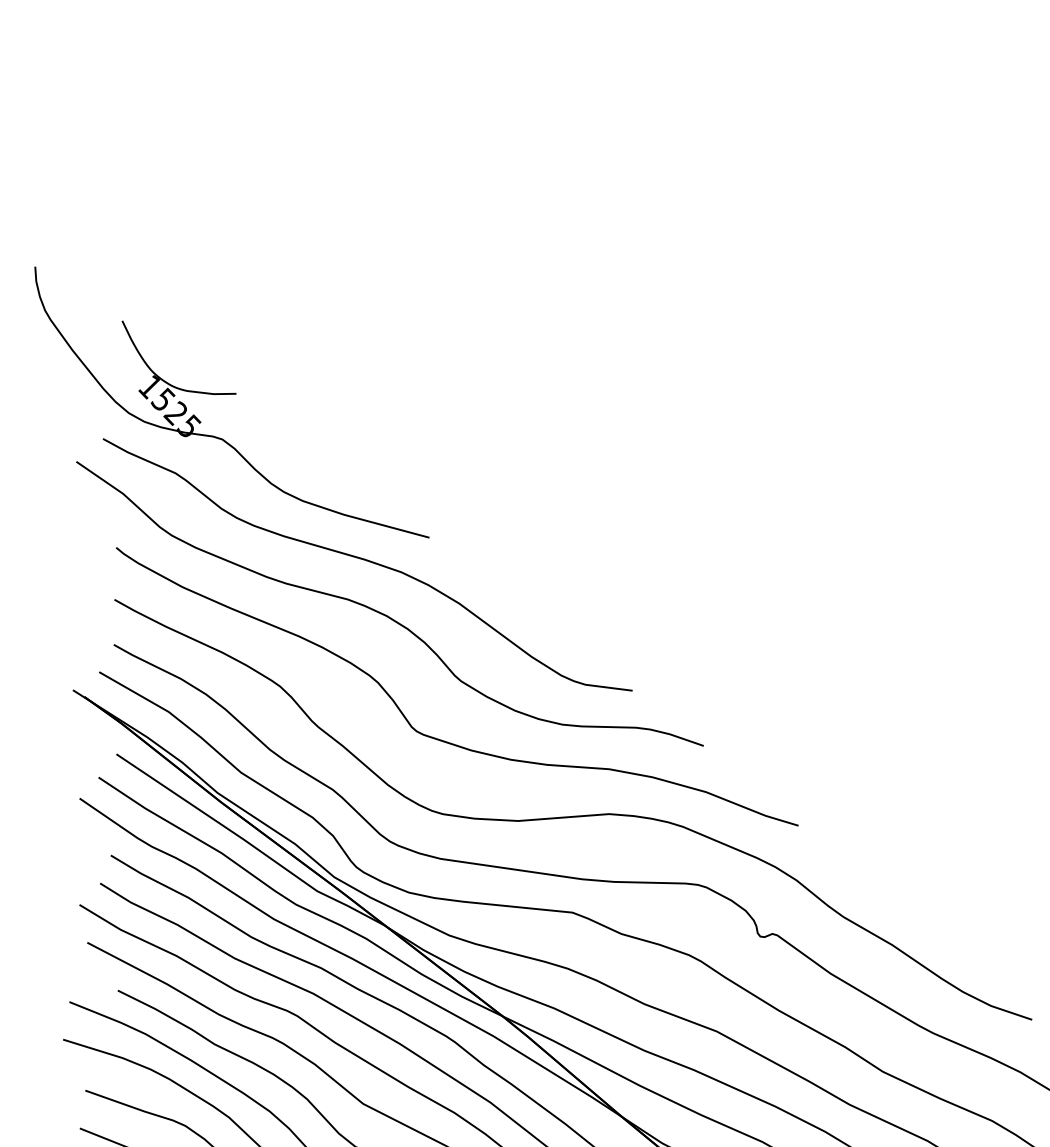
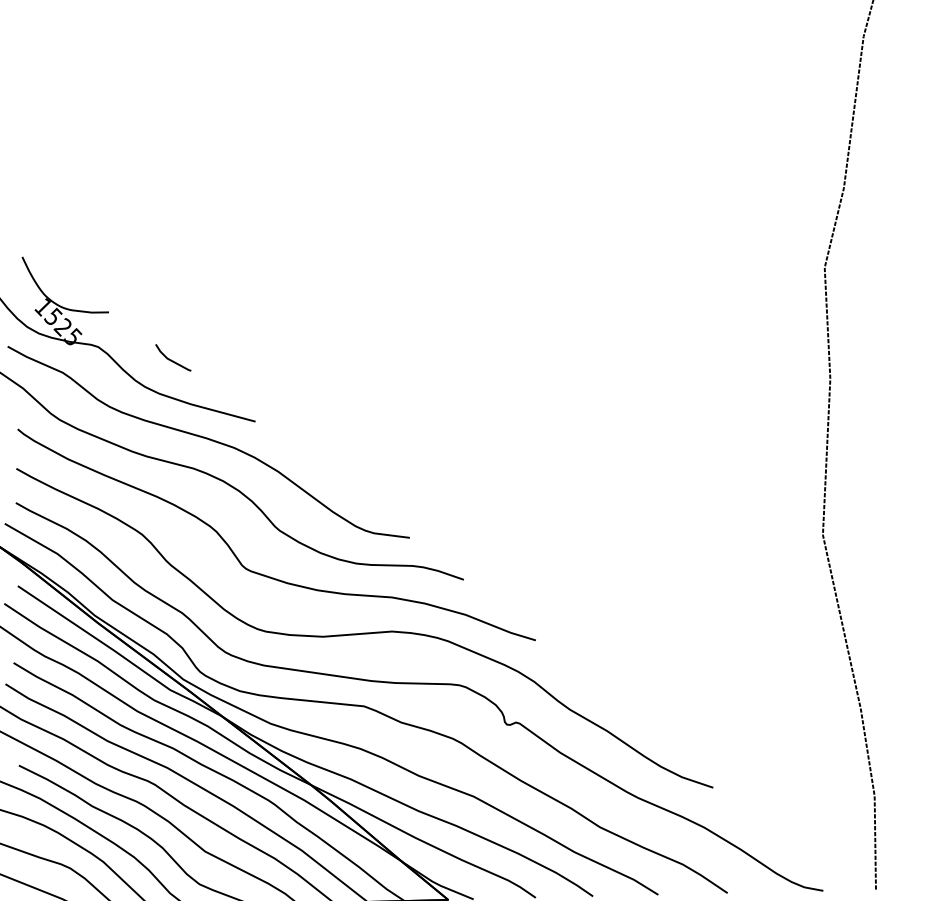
line: (318, 455) -> (171, 359), added

